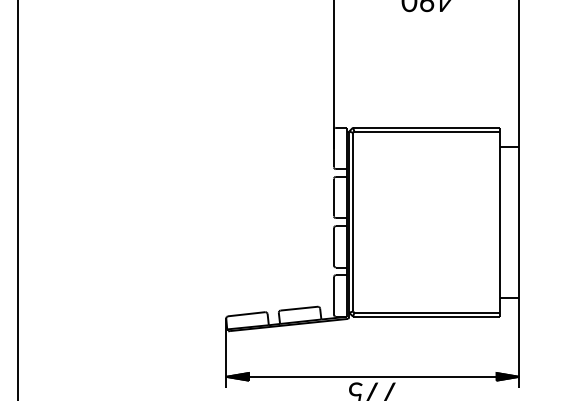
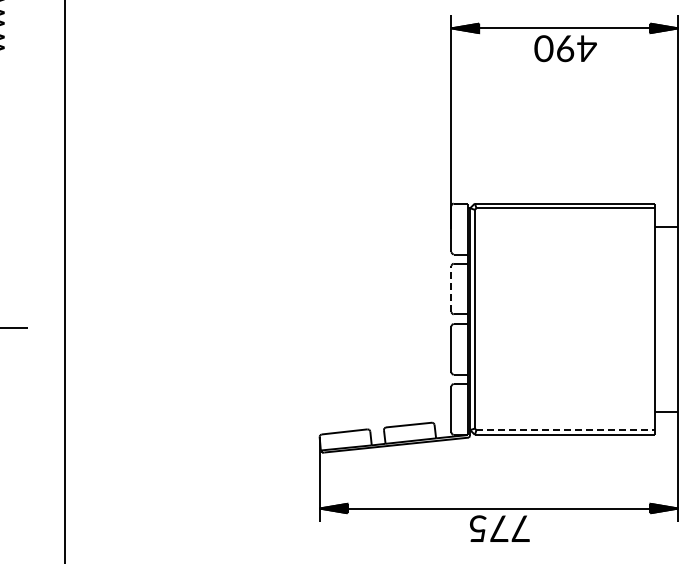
line: (333, 197) -> (451, 288), solid -> dashed
line: (427, 313) -> (566, 430), solid -> dashed

